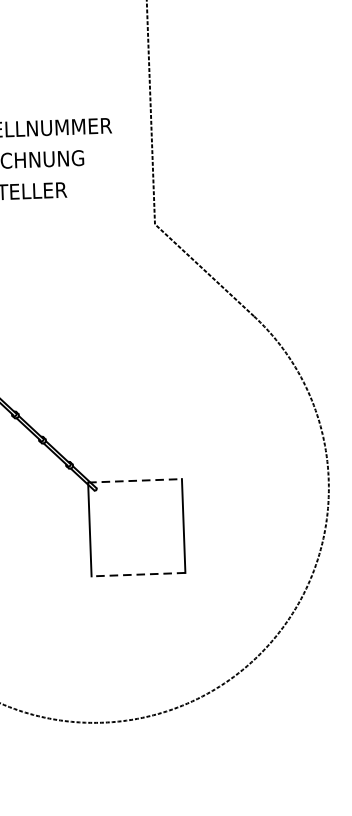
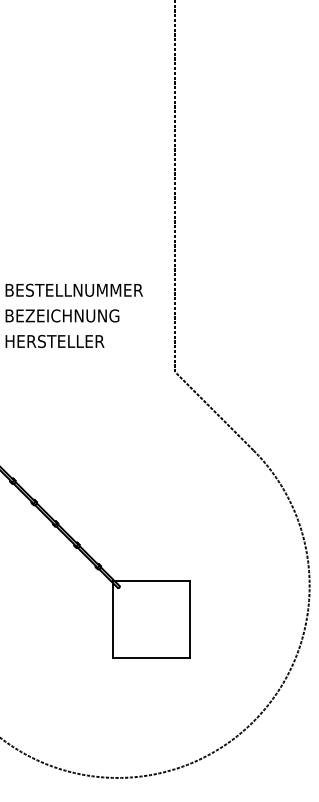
line: (135, 481) -> (151, 581), dashed -> solid
line: (137, 575) -> (150, 658), dashed -> solid

